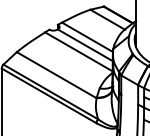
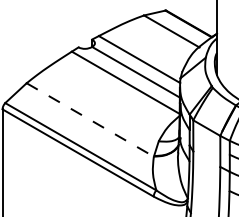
line: (56, 75) -> (89, 120), solid -> dashed

